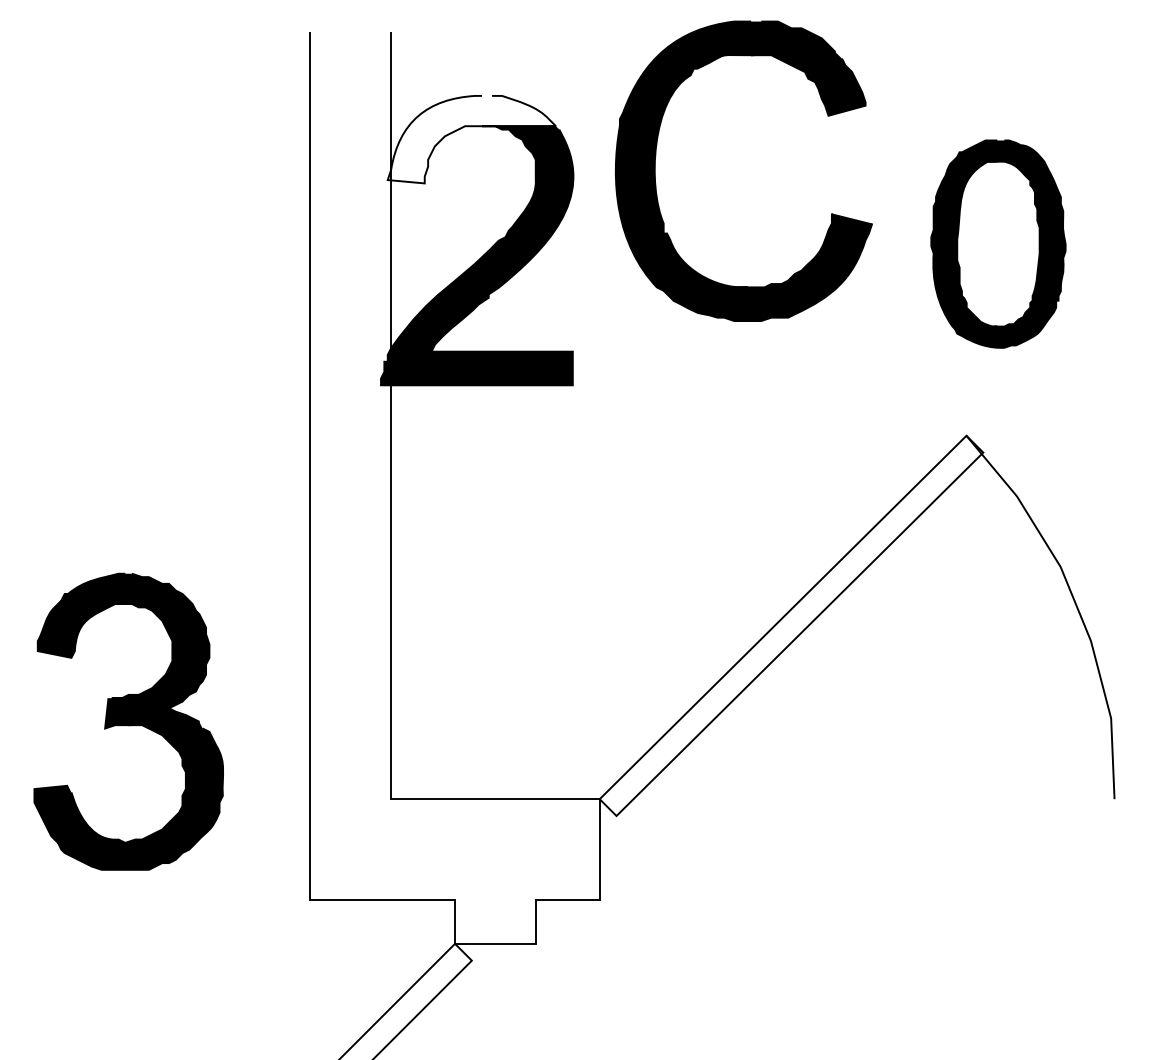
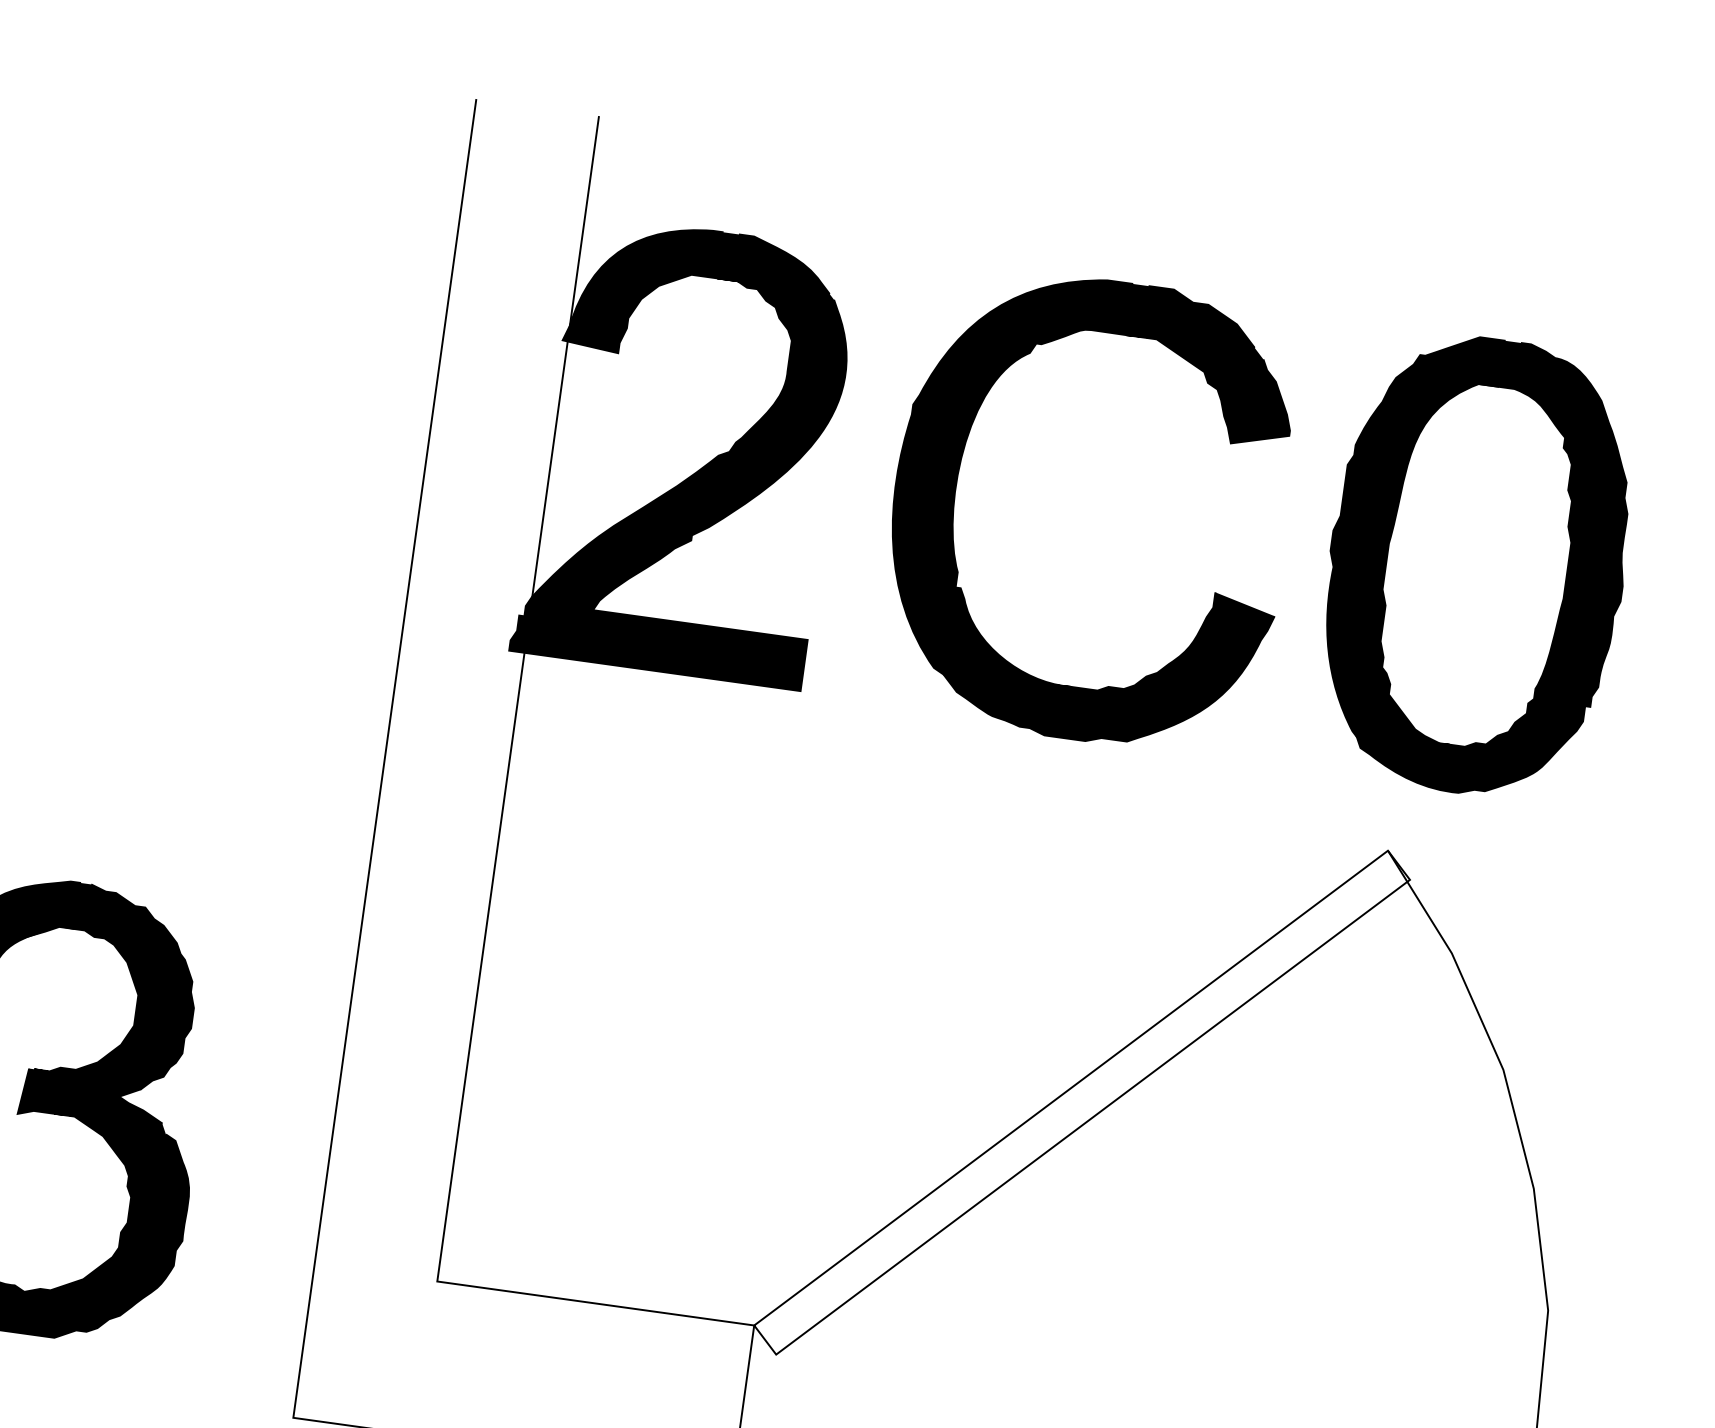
fill: (471, 139) -> (698, 296), added
part: (656, 183) -> (955, 510), moved
part: (998, 244) -> (1476, 566), size x1.43

